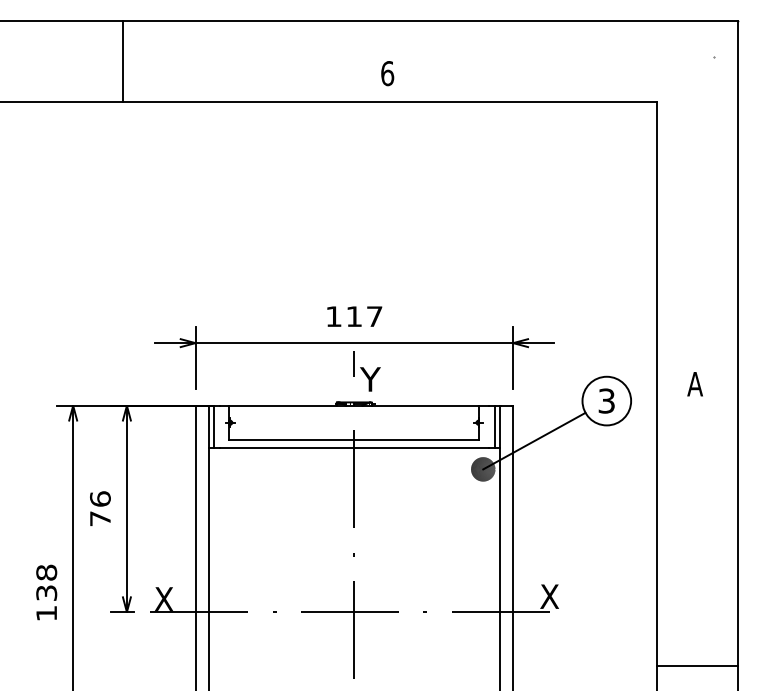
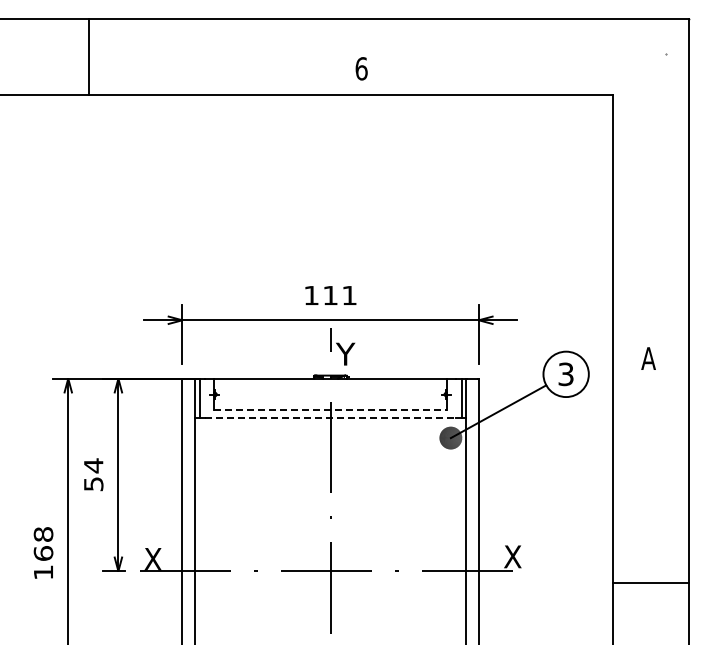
line: (122, 61) -> (88, 57), moved
text: (374, 316) -> (349, 295), 117 -> 111
line: (354, 439) -> (330, 410), solid -> dashed
line: (355, 447) -> (331, 417), solid -> dashed
text: (100, 508) -> (93, 474), 76 -> 54
text: (46, 593) -> (43, 553), 138 -> 168
line: (697, 665) -> (650, 582), moved

